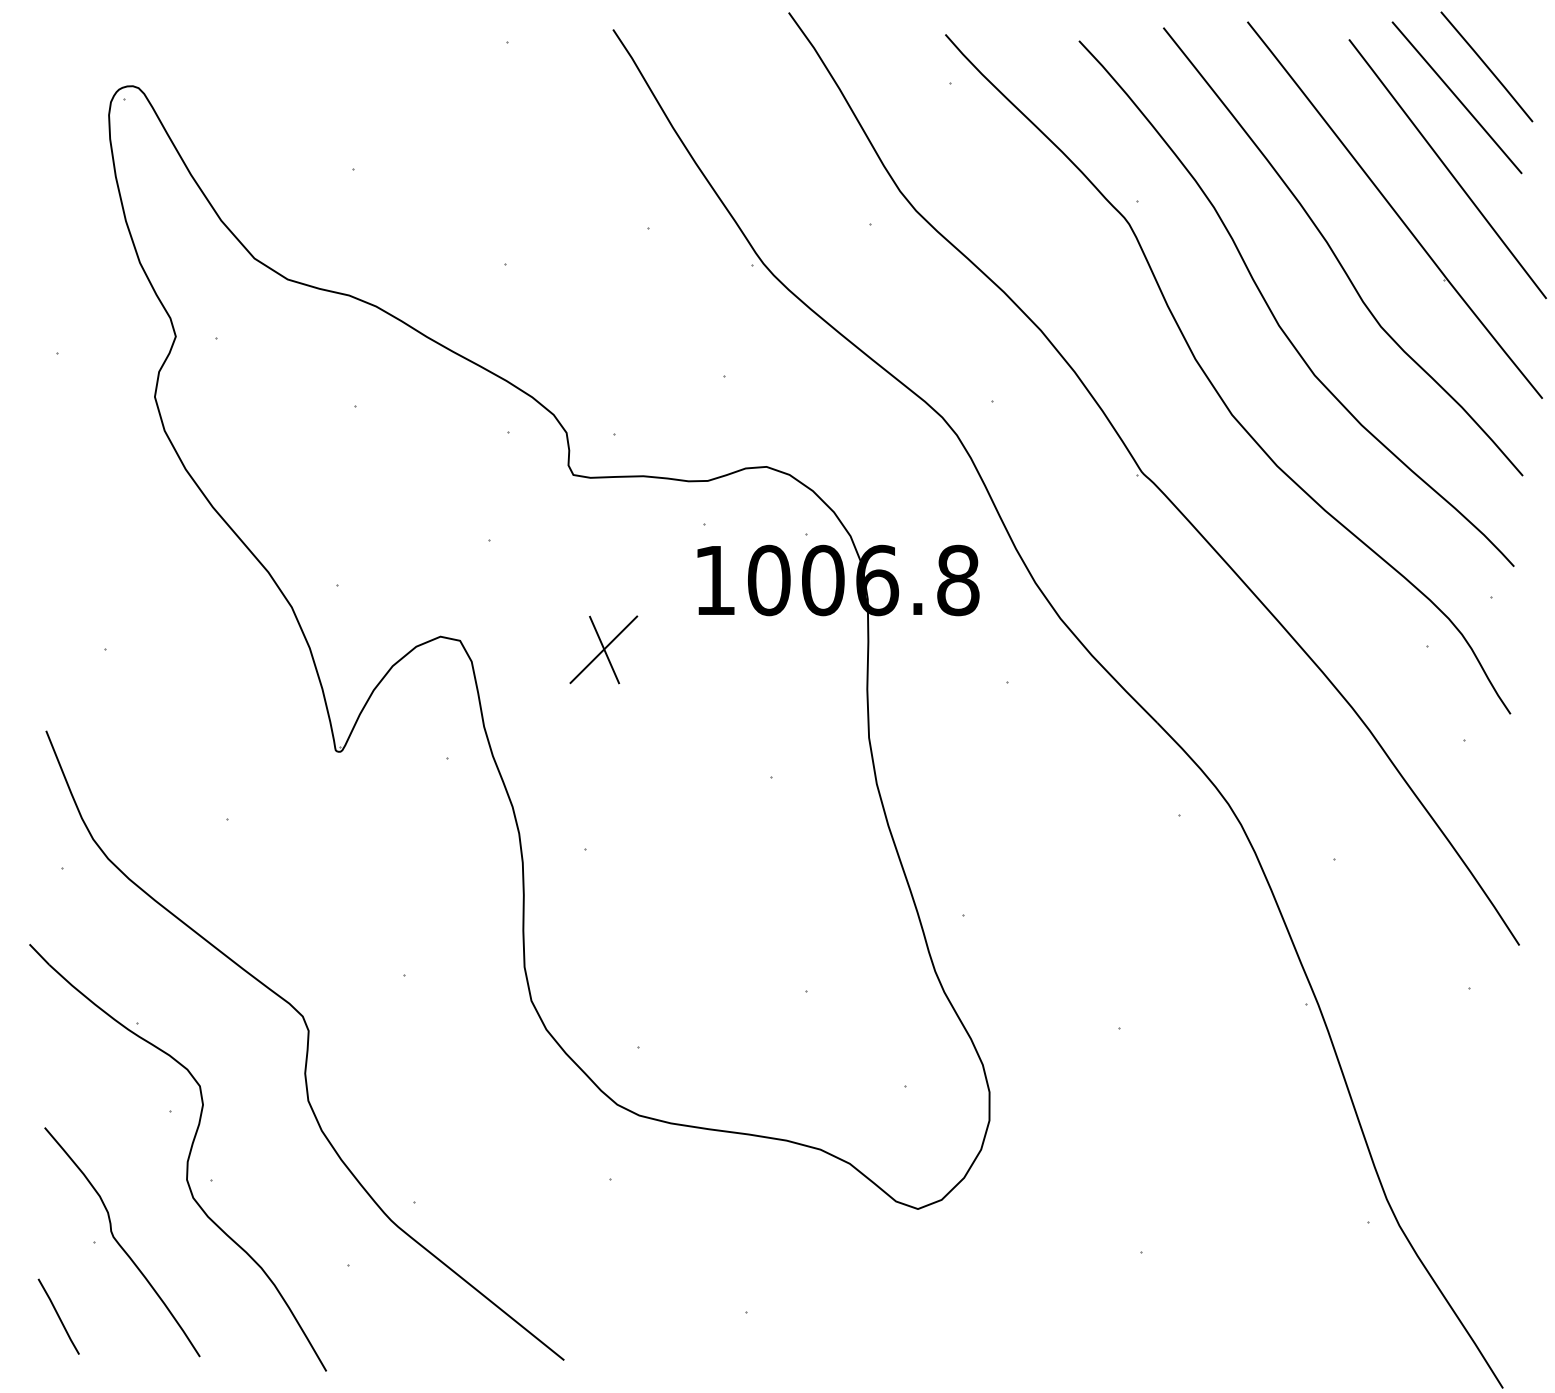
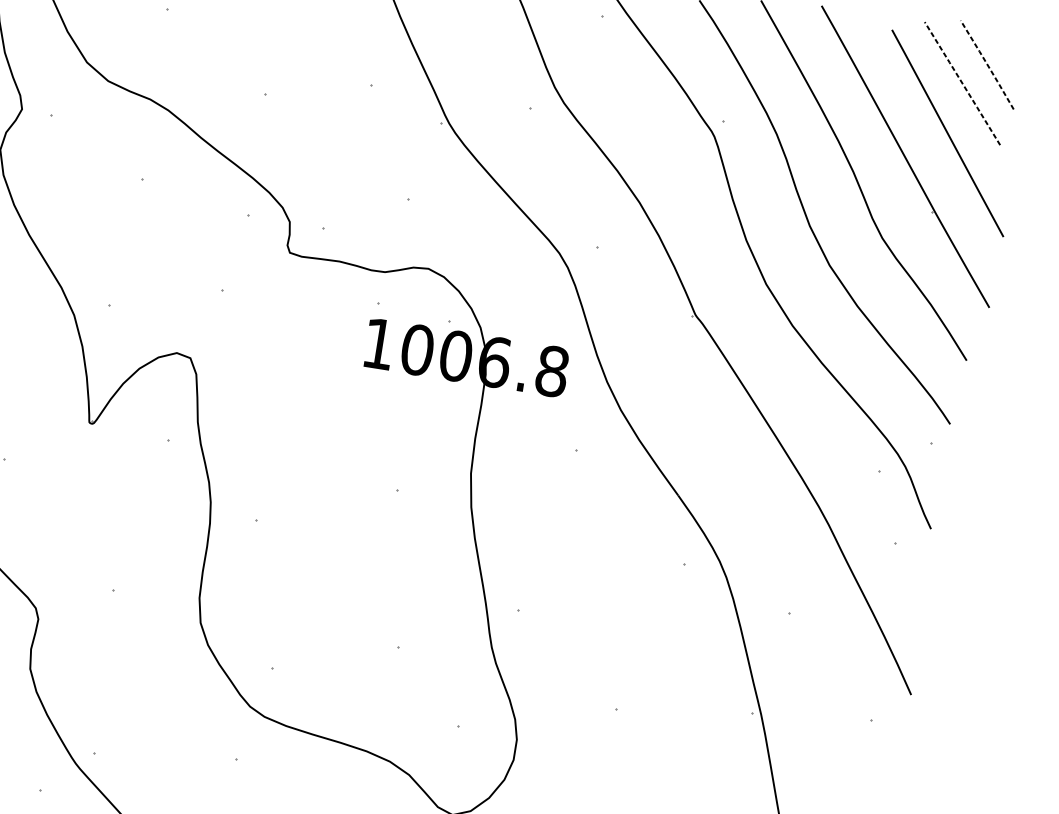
line: (1487, 66) -> (987, 64), solid -> dashed
line: (1457, 97) -> (962, 83), solid -> dashed
part: (603, 649) -> (291, 380), removed

